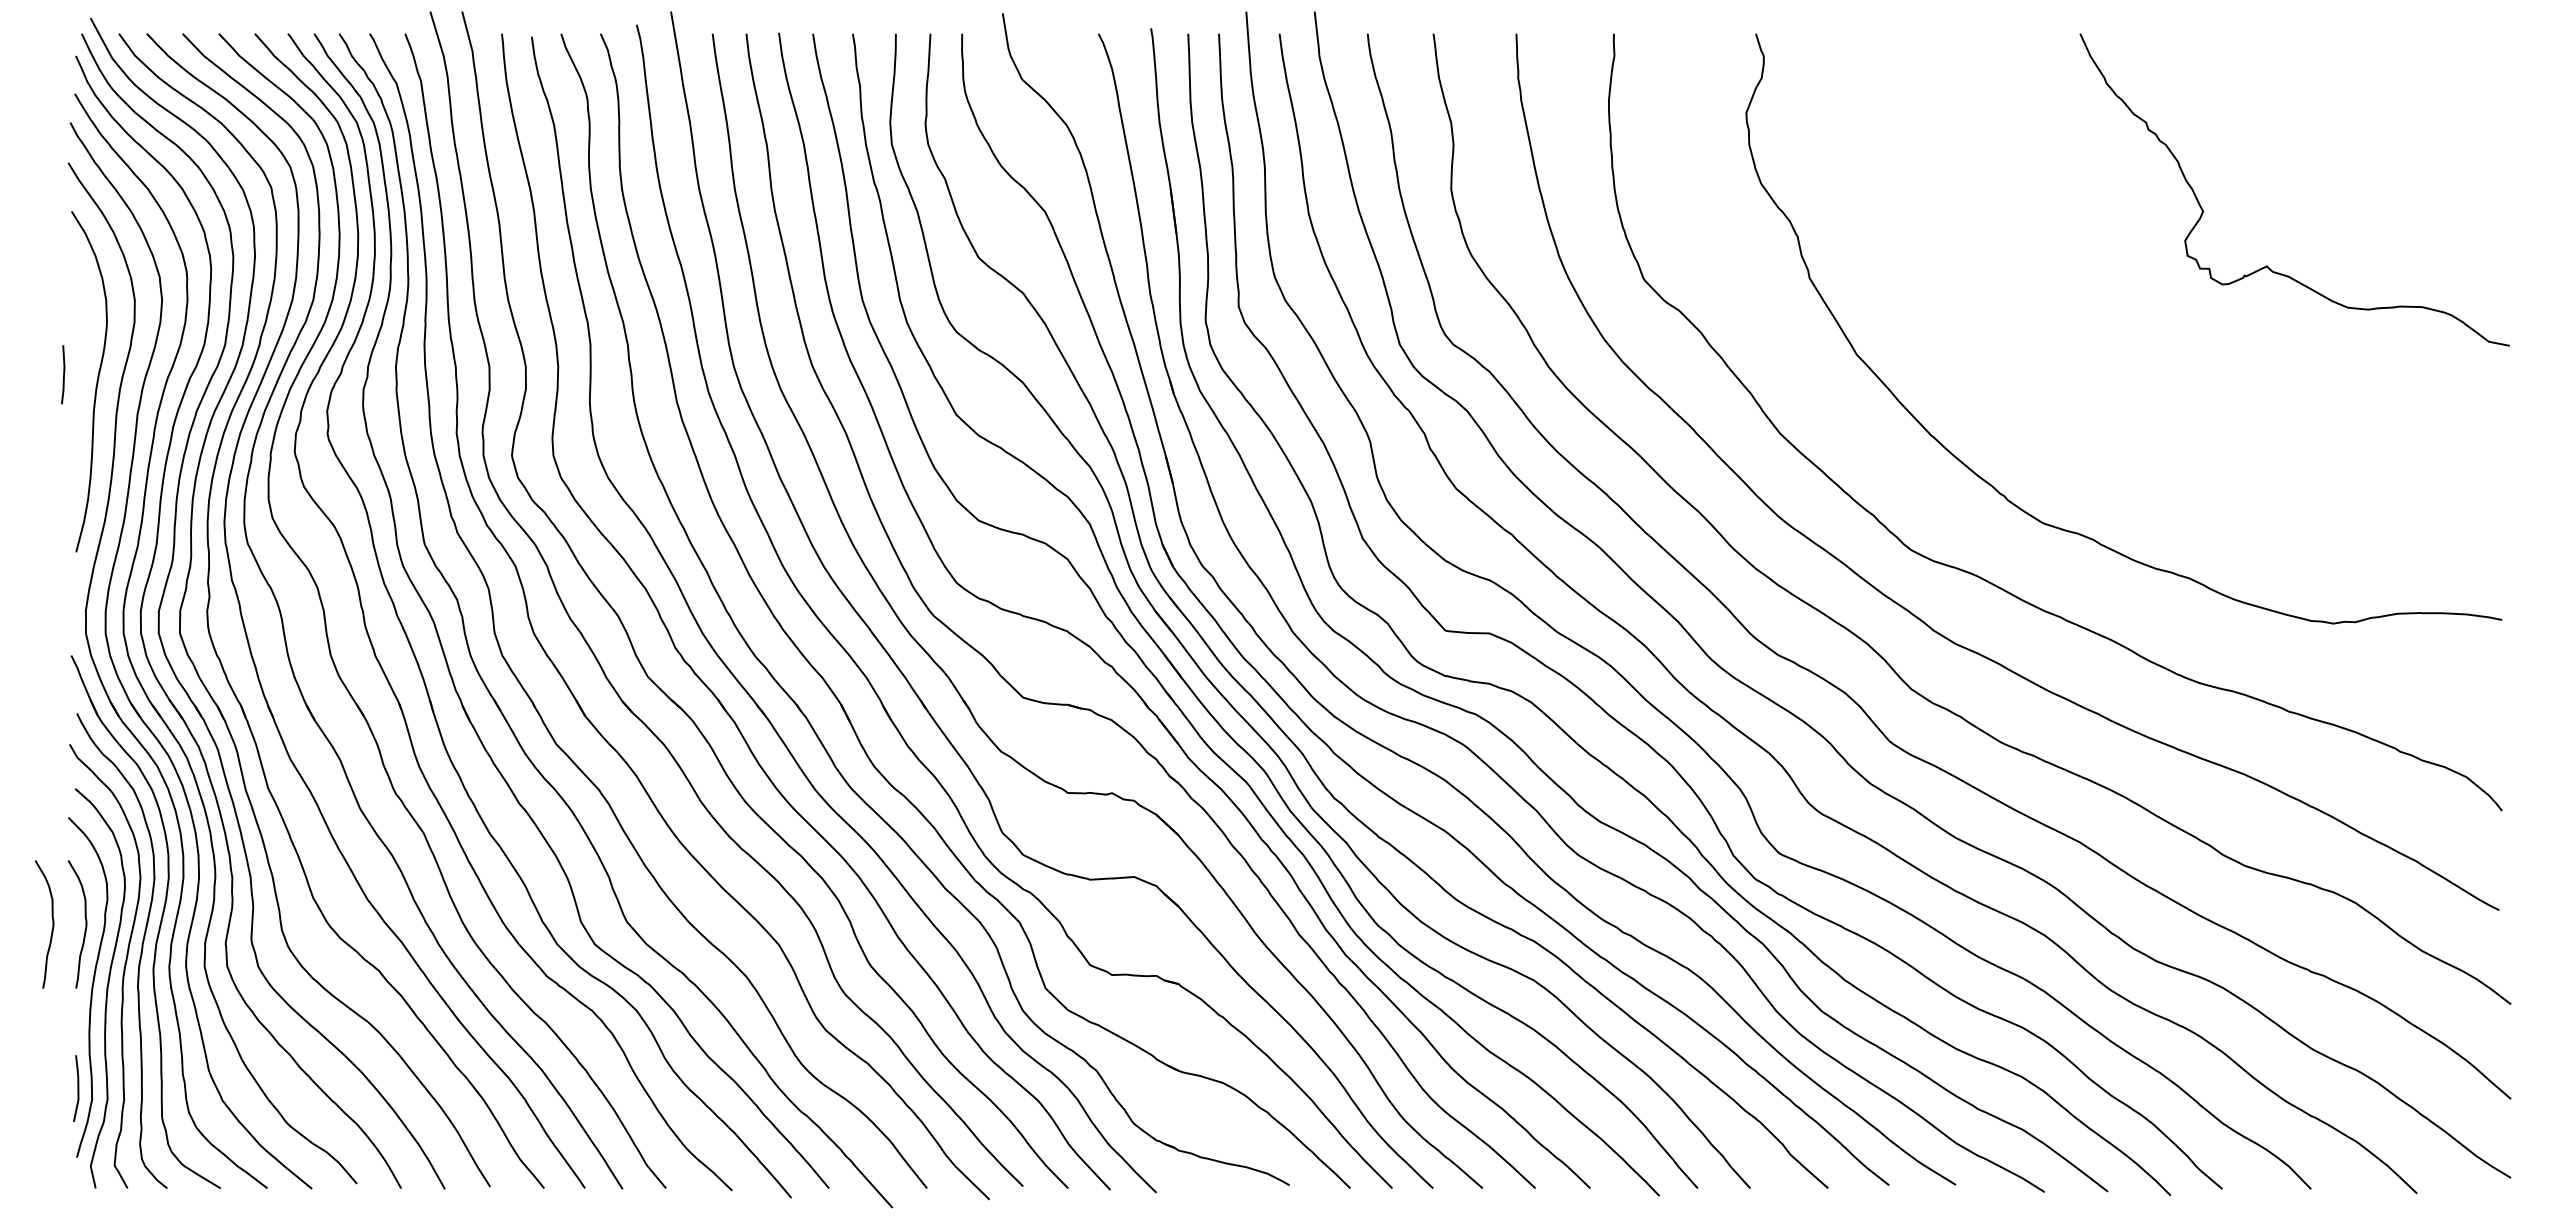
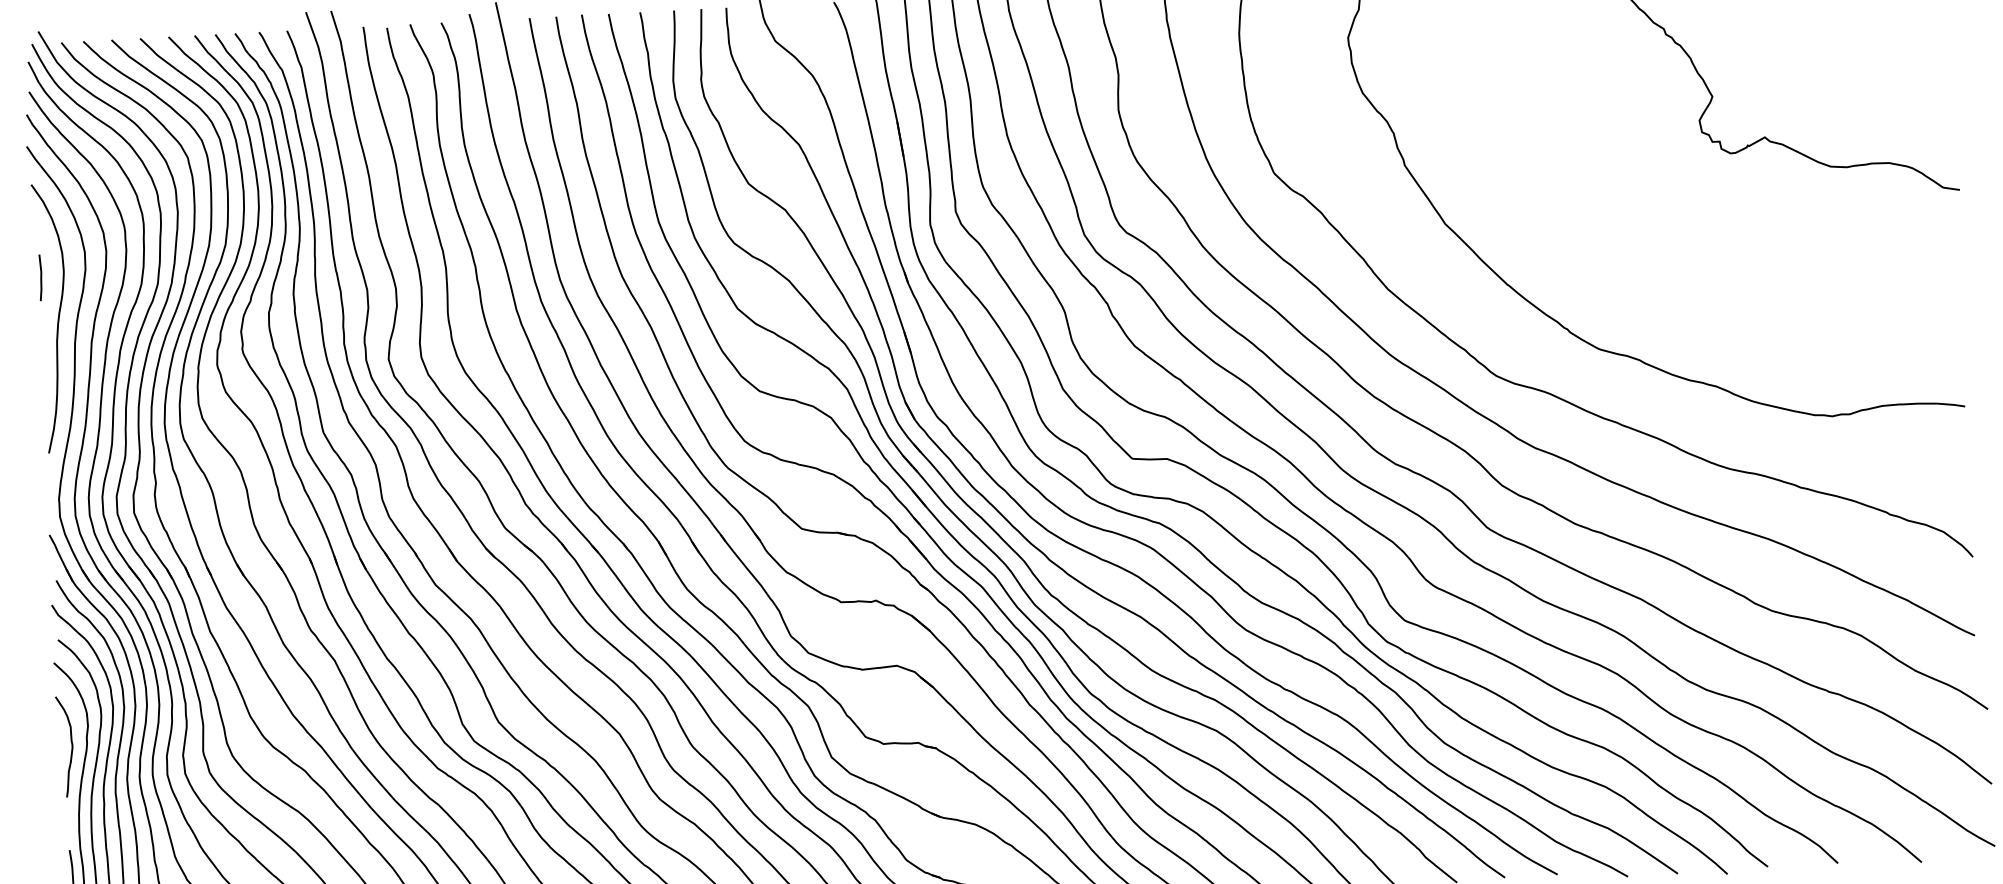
line: (63, 374) -> (40, 277), moved
curve: (52, 924) -> (45, 747), removed

